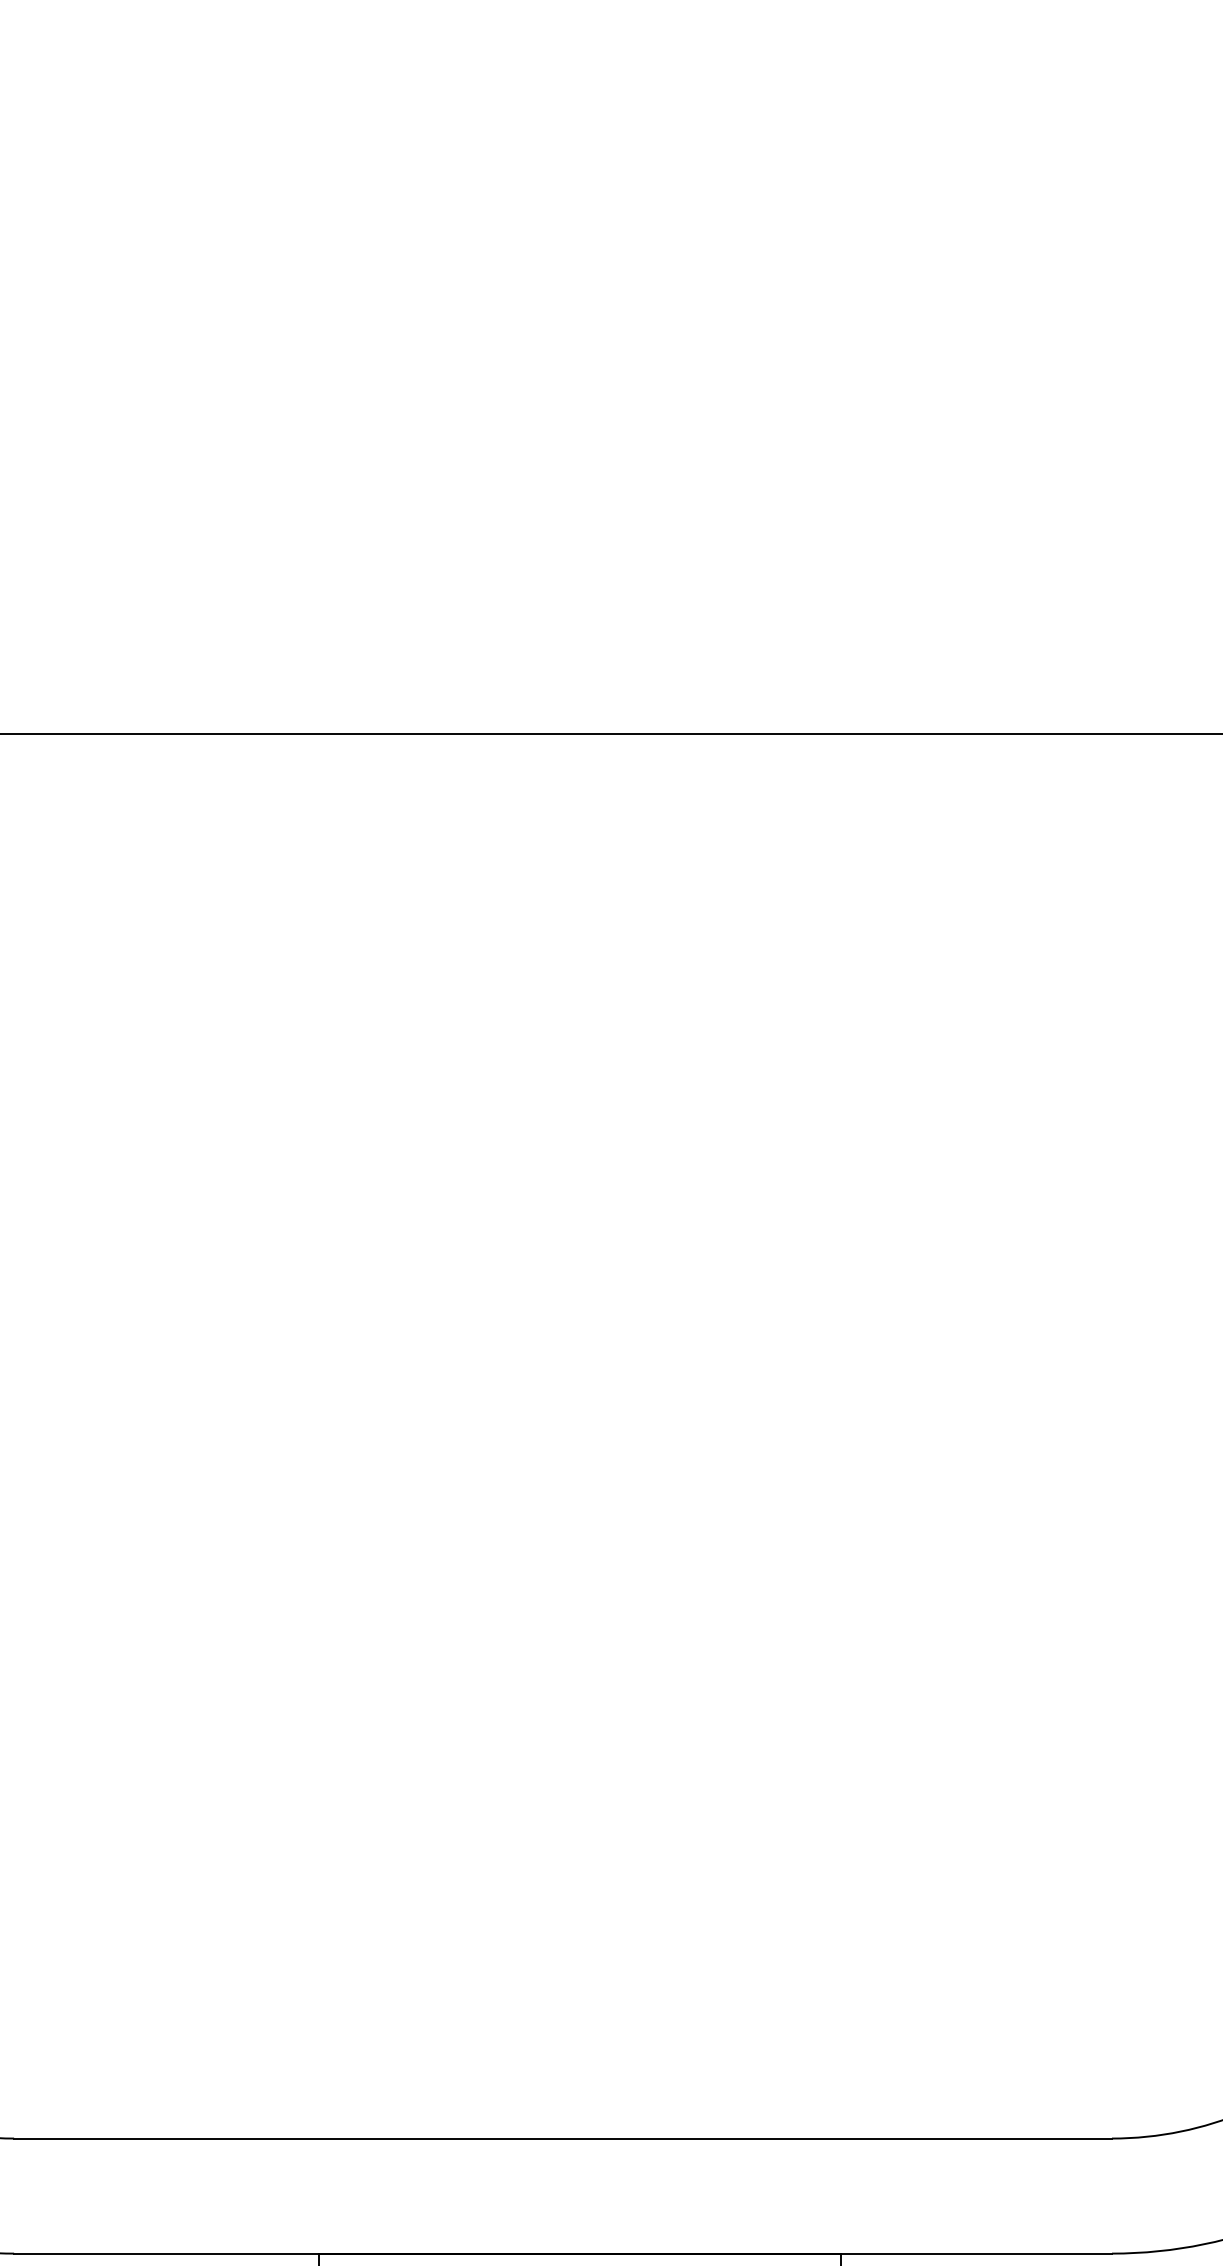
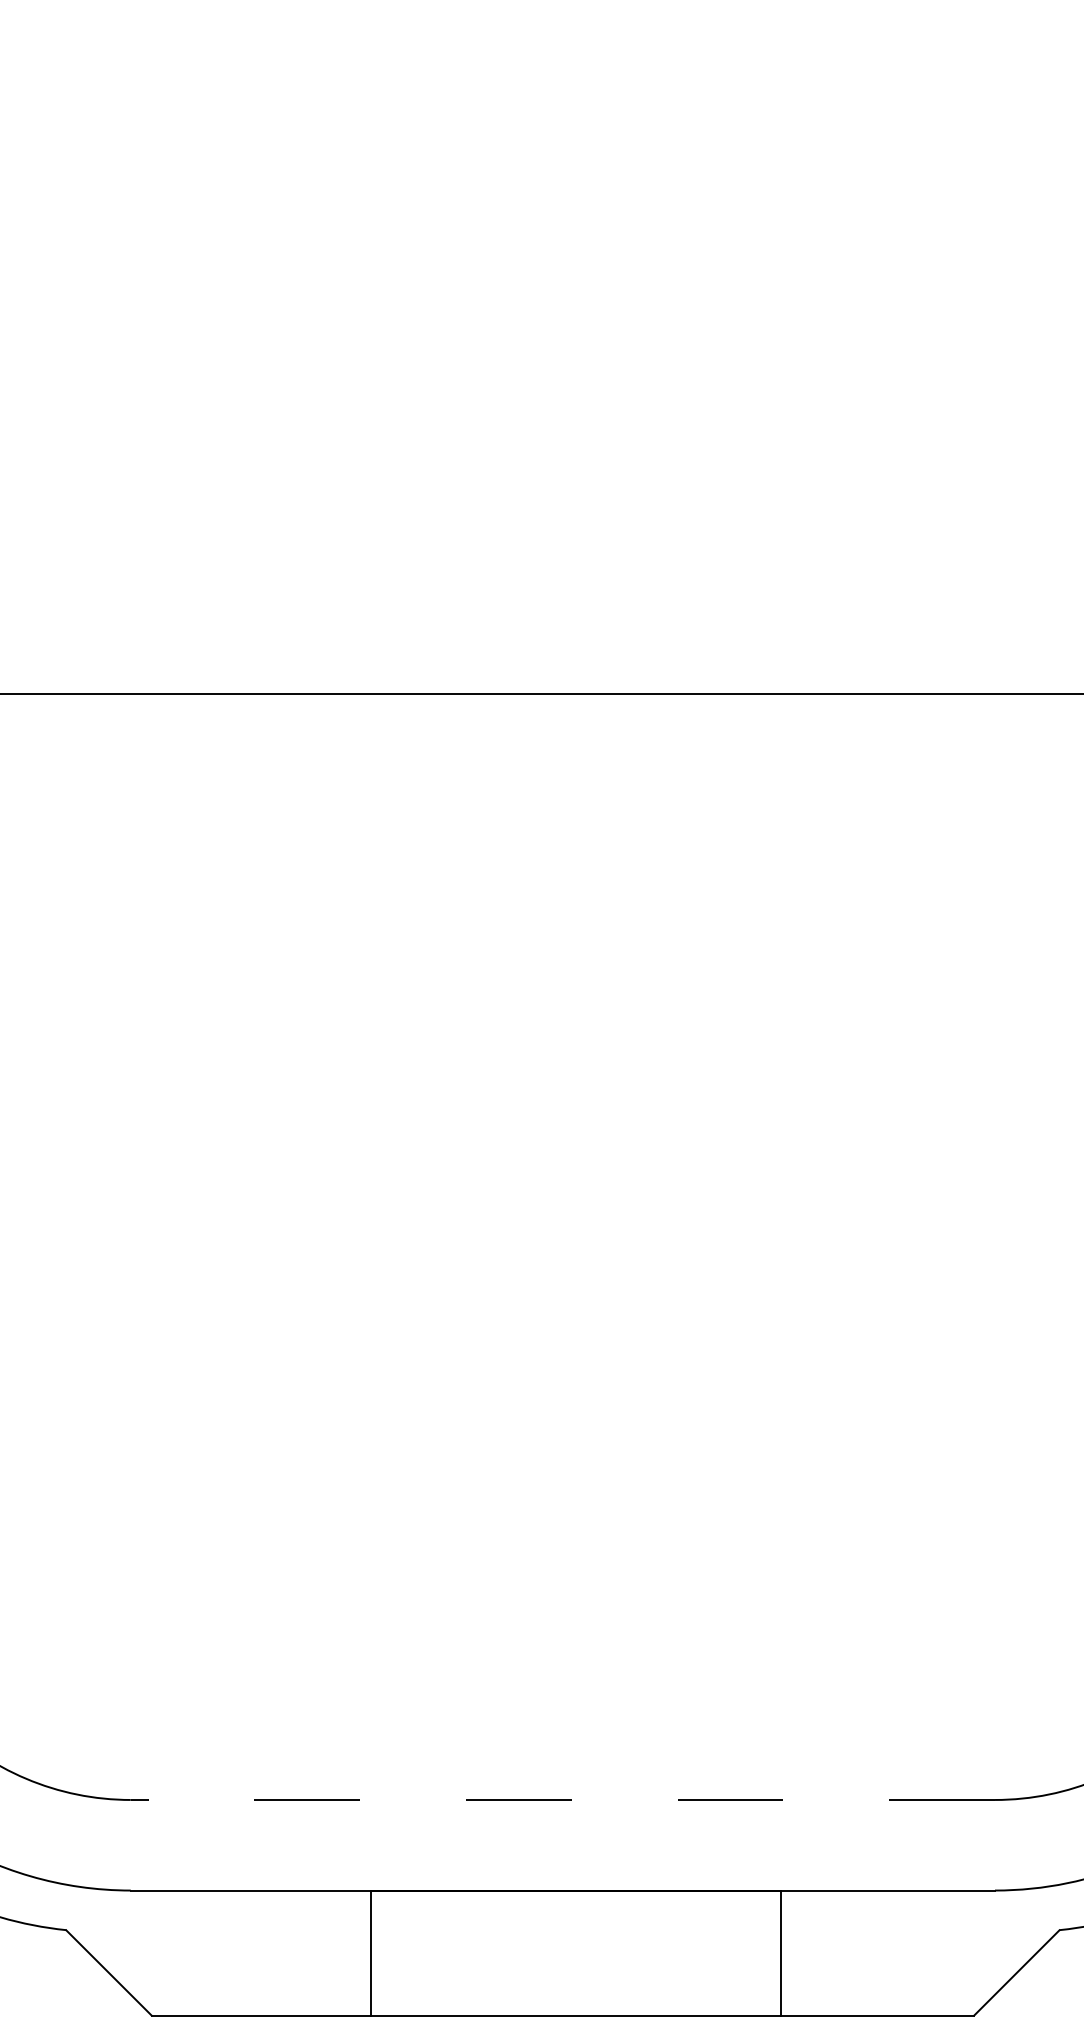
line: (562, 2137) -> (562, 1799), solid -> dashed

